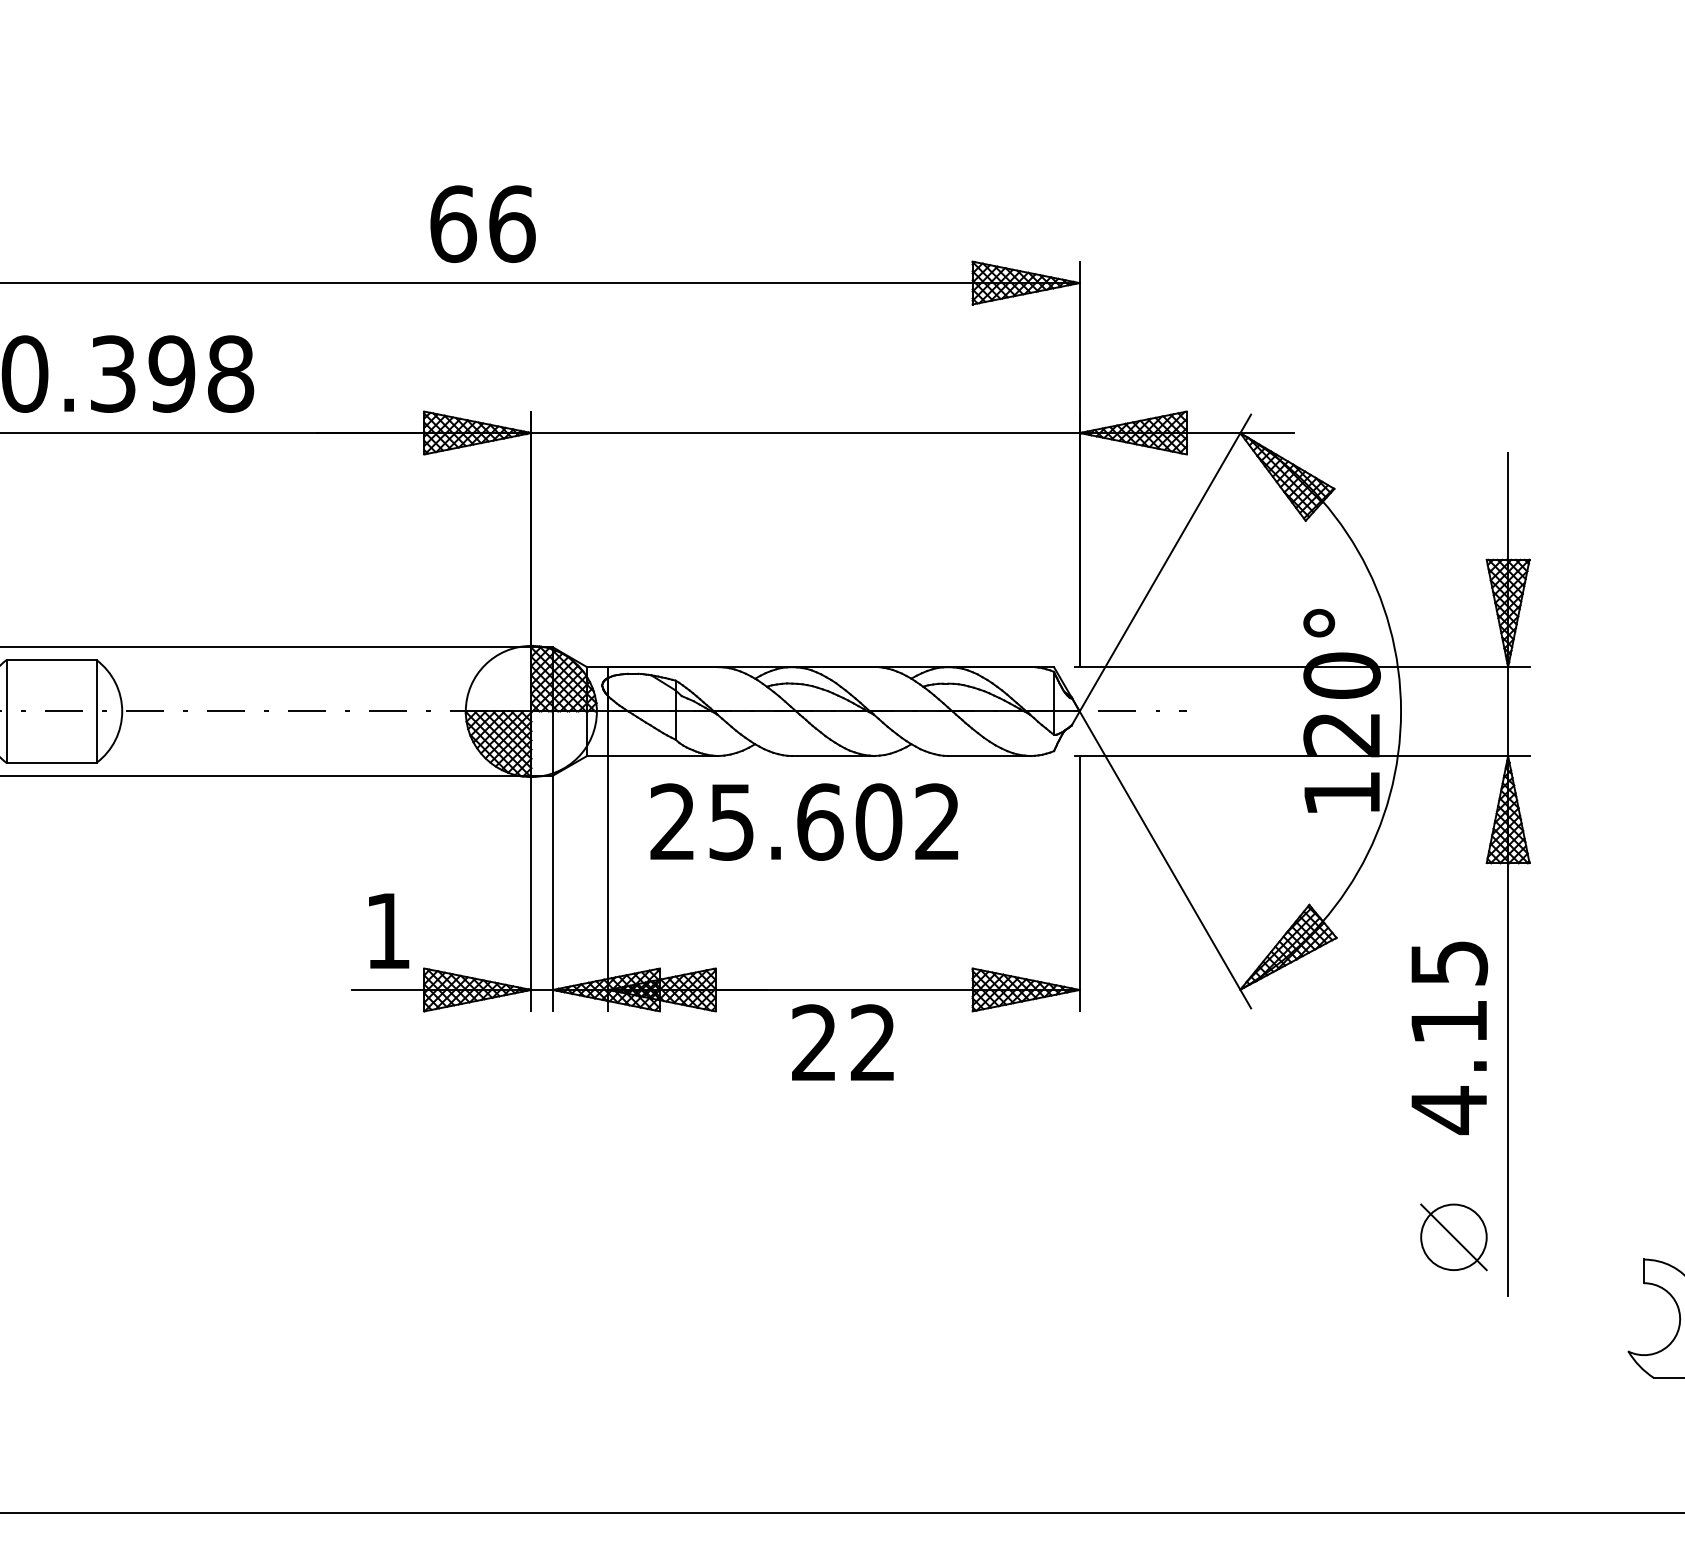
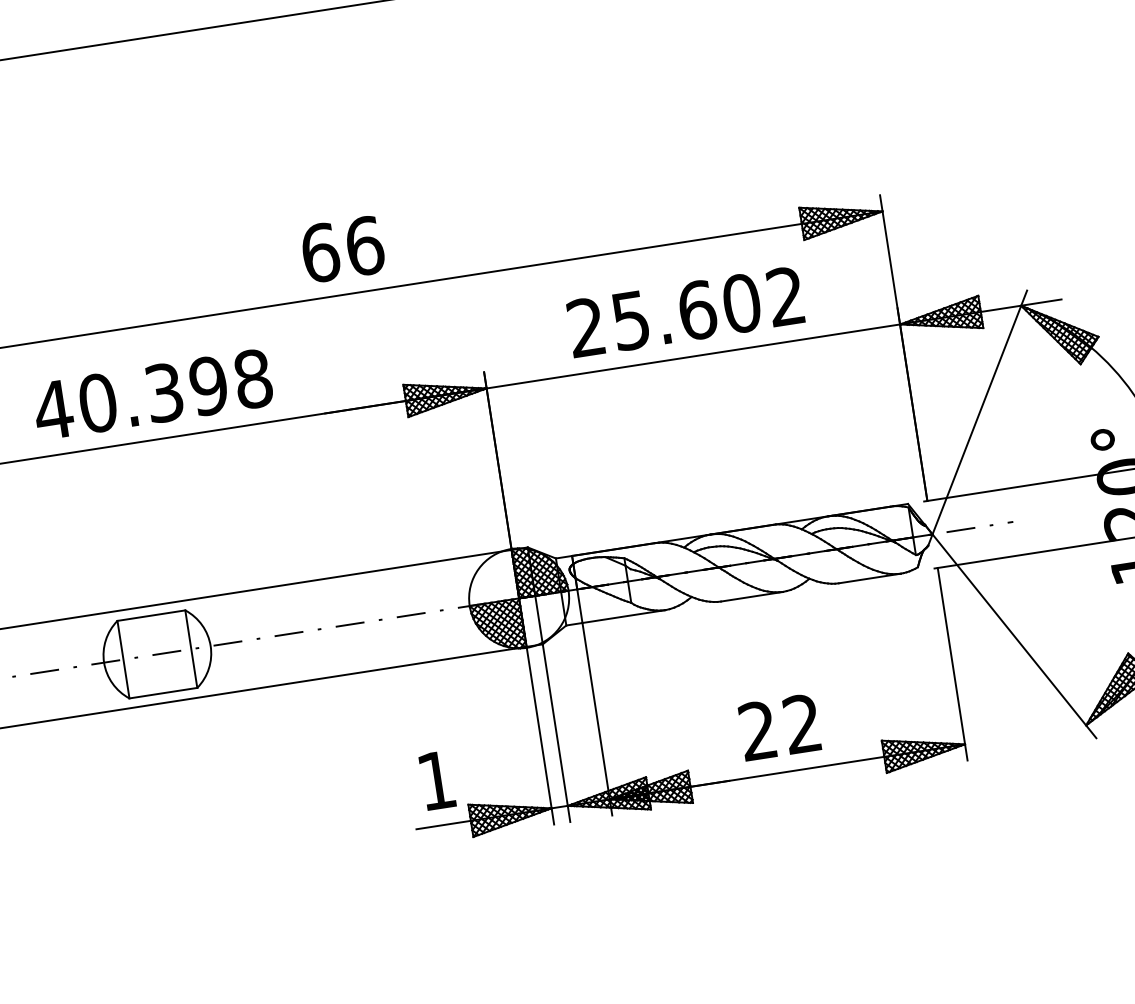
text: (482, 223) -> (342, 249), moved
text: (804, 821) -> (685, 311), moved
text: (842, 1042) -> (779, 727), moved

